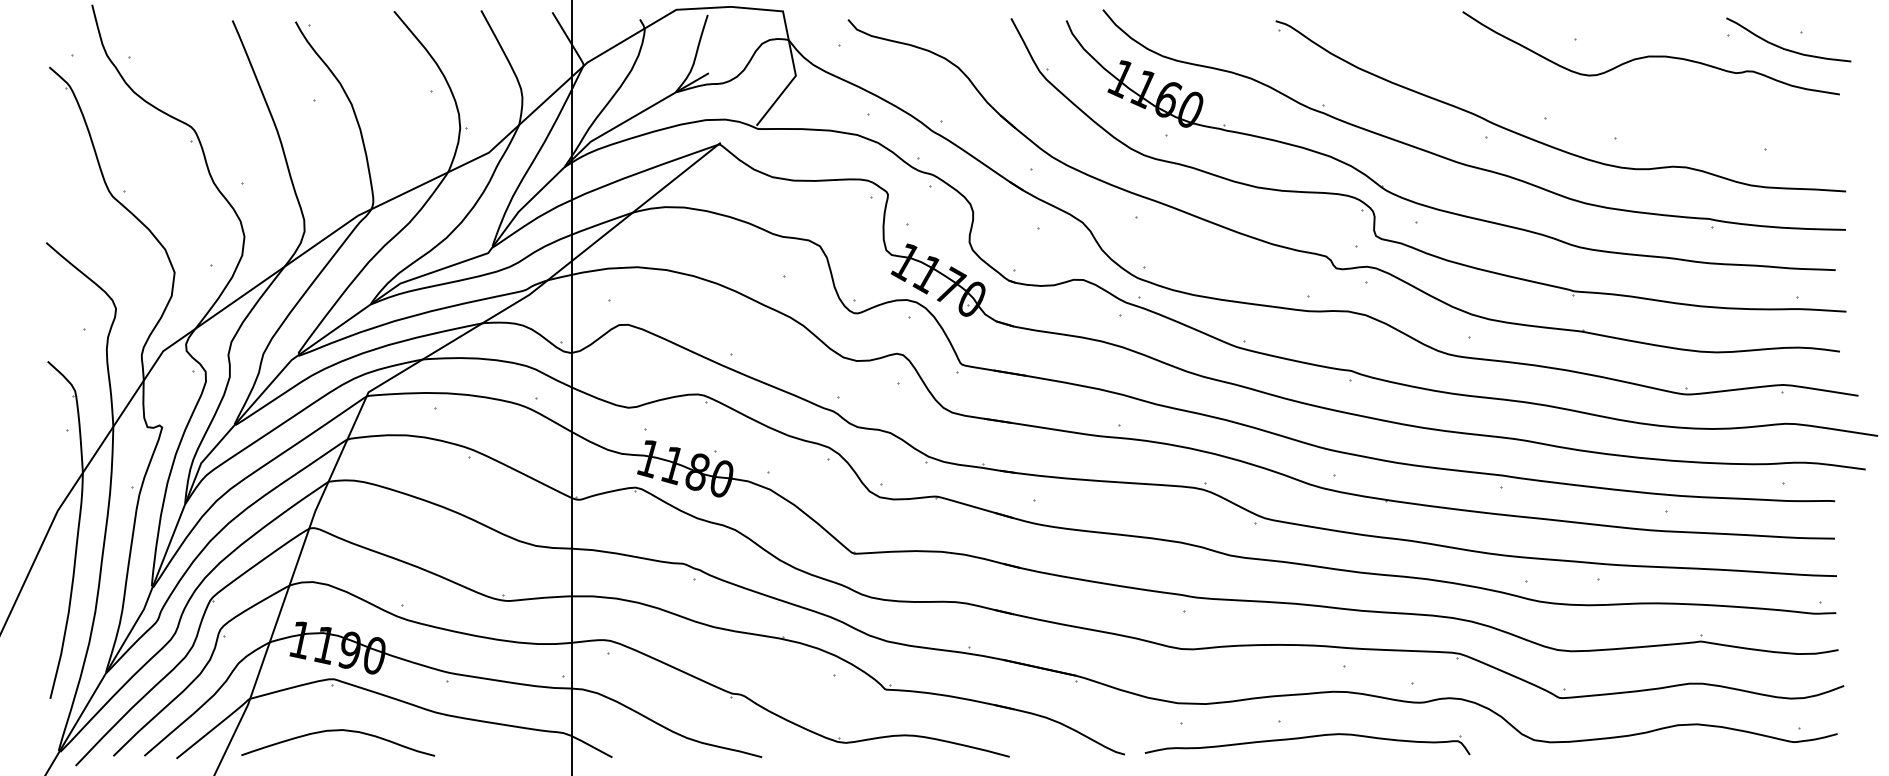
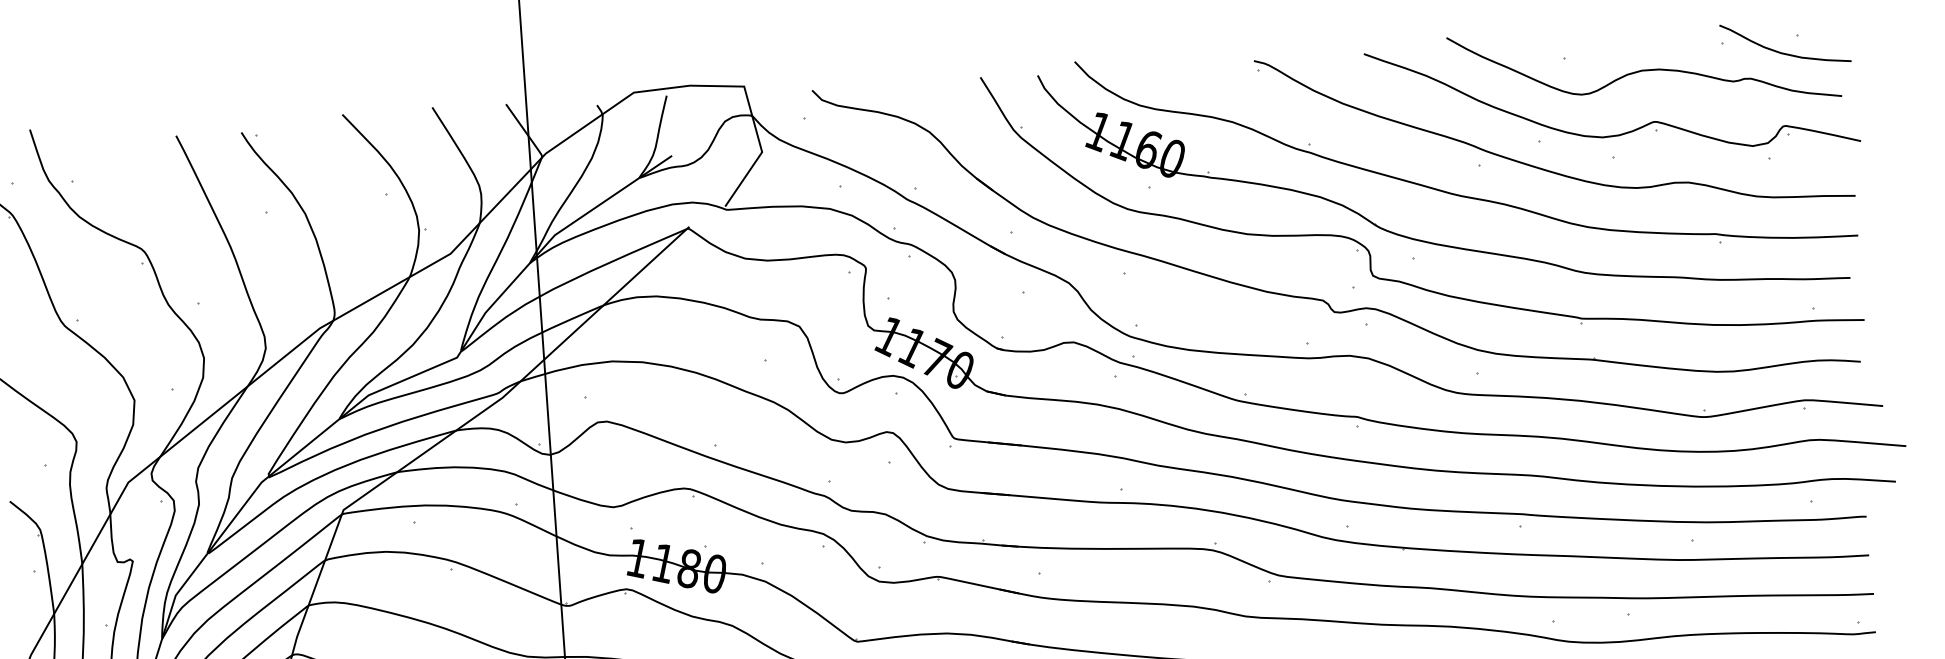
part: (1624, 115) -> (1621, 133), added

